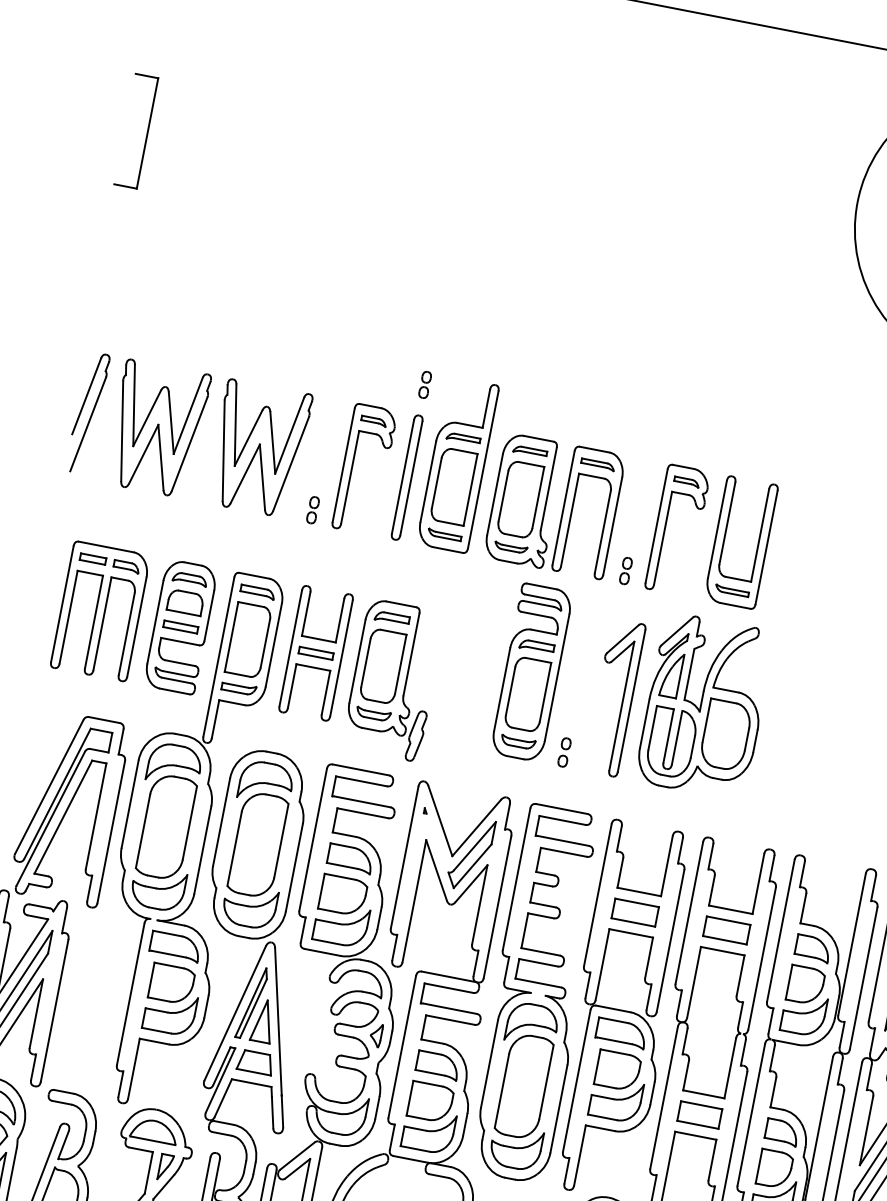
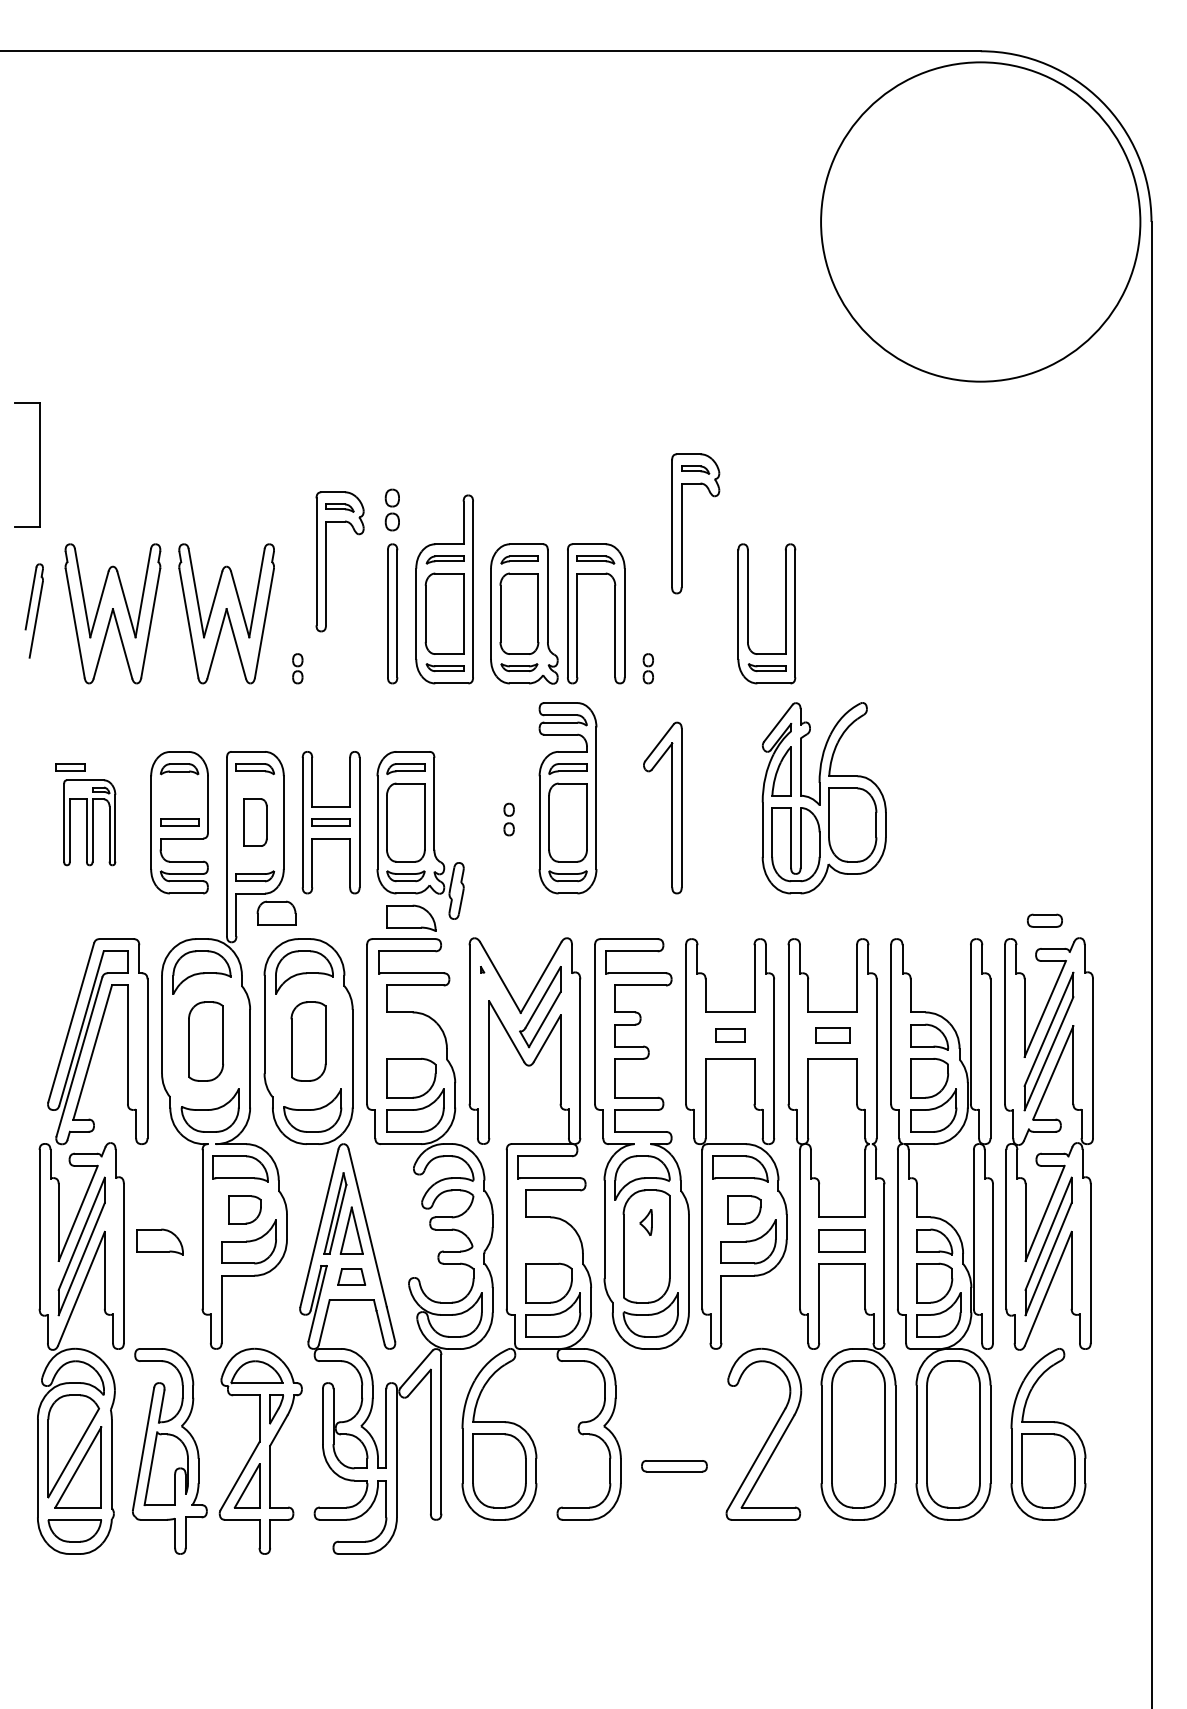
part: (147, 133) -> (39, 464), moved
part: (425, 384) -> (392, 509), size x1.4
part: (88, 412) -> (34, 610), size x0.7
part: (352, 466) -> (326, 561), moved
part: (665, 527) -> (682, 523), moved
part: (185, 601) -> (276, 912), moved
part: (100, 611) -> (89, 822), size x0.6
part: (248, 640) -> (255, 822), size x0.6
part: (704, 706) -> (823, 798), moved
part: (563, 752) -> (508, 819), moved
part: (165, 826) -> (205, 1041), size x0.7
part: (257, 844) -> (308, 1041), size x0.7
part: (350, 858) -> (411, 917), moved
part: (635, 912) -> (730, 1035), size x0.6
part: (726, 930) -> (832, 1035), size x0.7
part: (171, 983) -> (244, 1209), size x0.7
part: (375, 1035) -> (645, 1222), moved
part: (255, 1061) -> (351, 1276), size x0.7
part: (437, 1064) -> (159, 1241), moved
part: (617, 1070) -> (744, 1209), size x0.7

